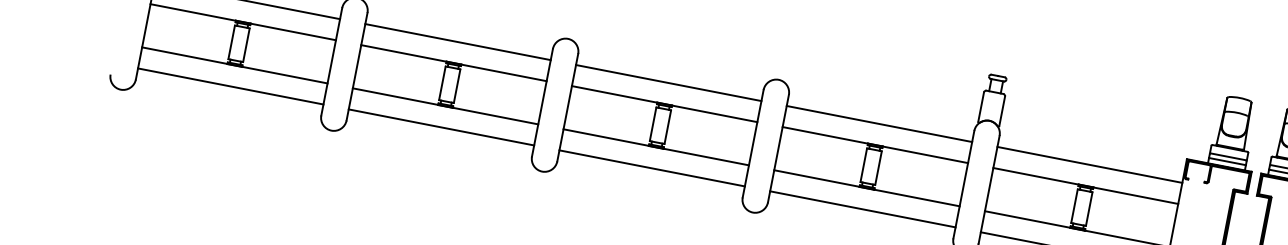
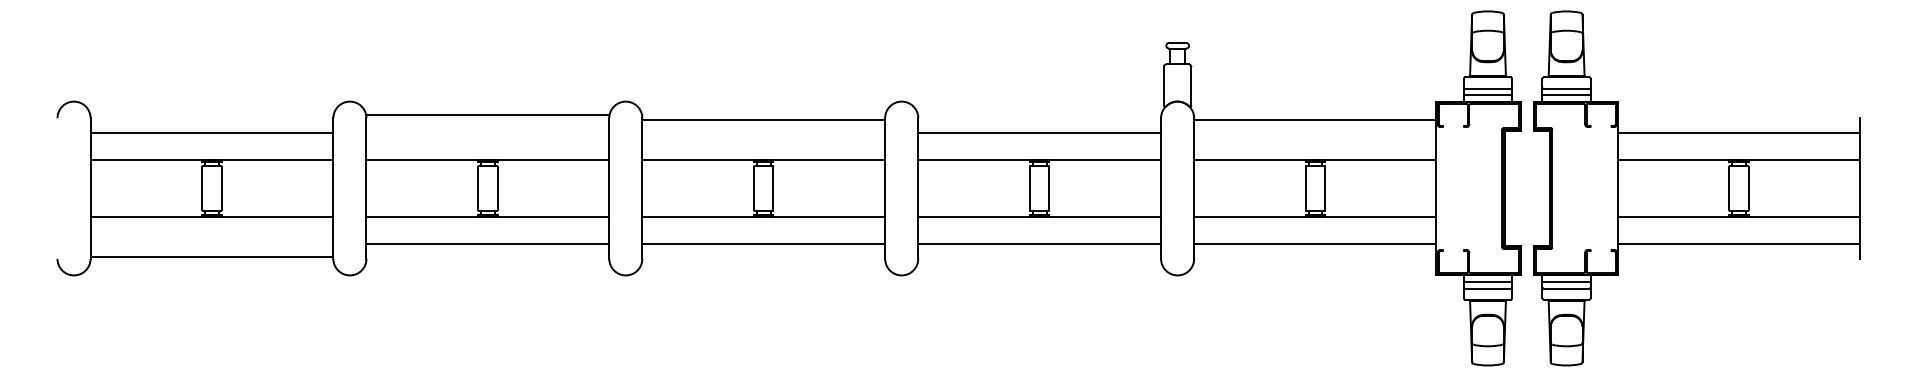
line: (457, 41) -> (487, 114), moved
line: (668, 82) -> (763, 119), moved
line: (230, 86) -> (211, 257), moved
line: (1090, 164) -> (1315, 119), moved

